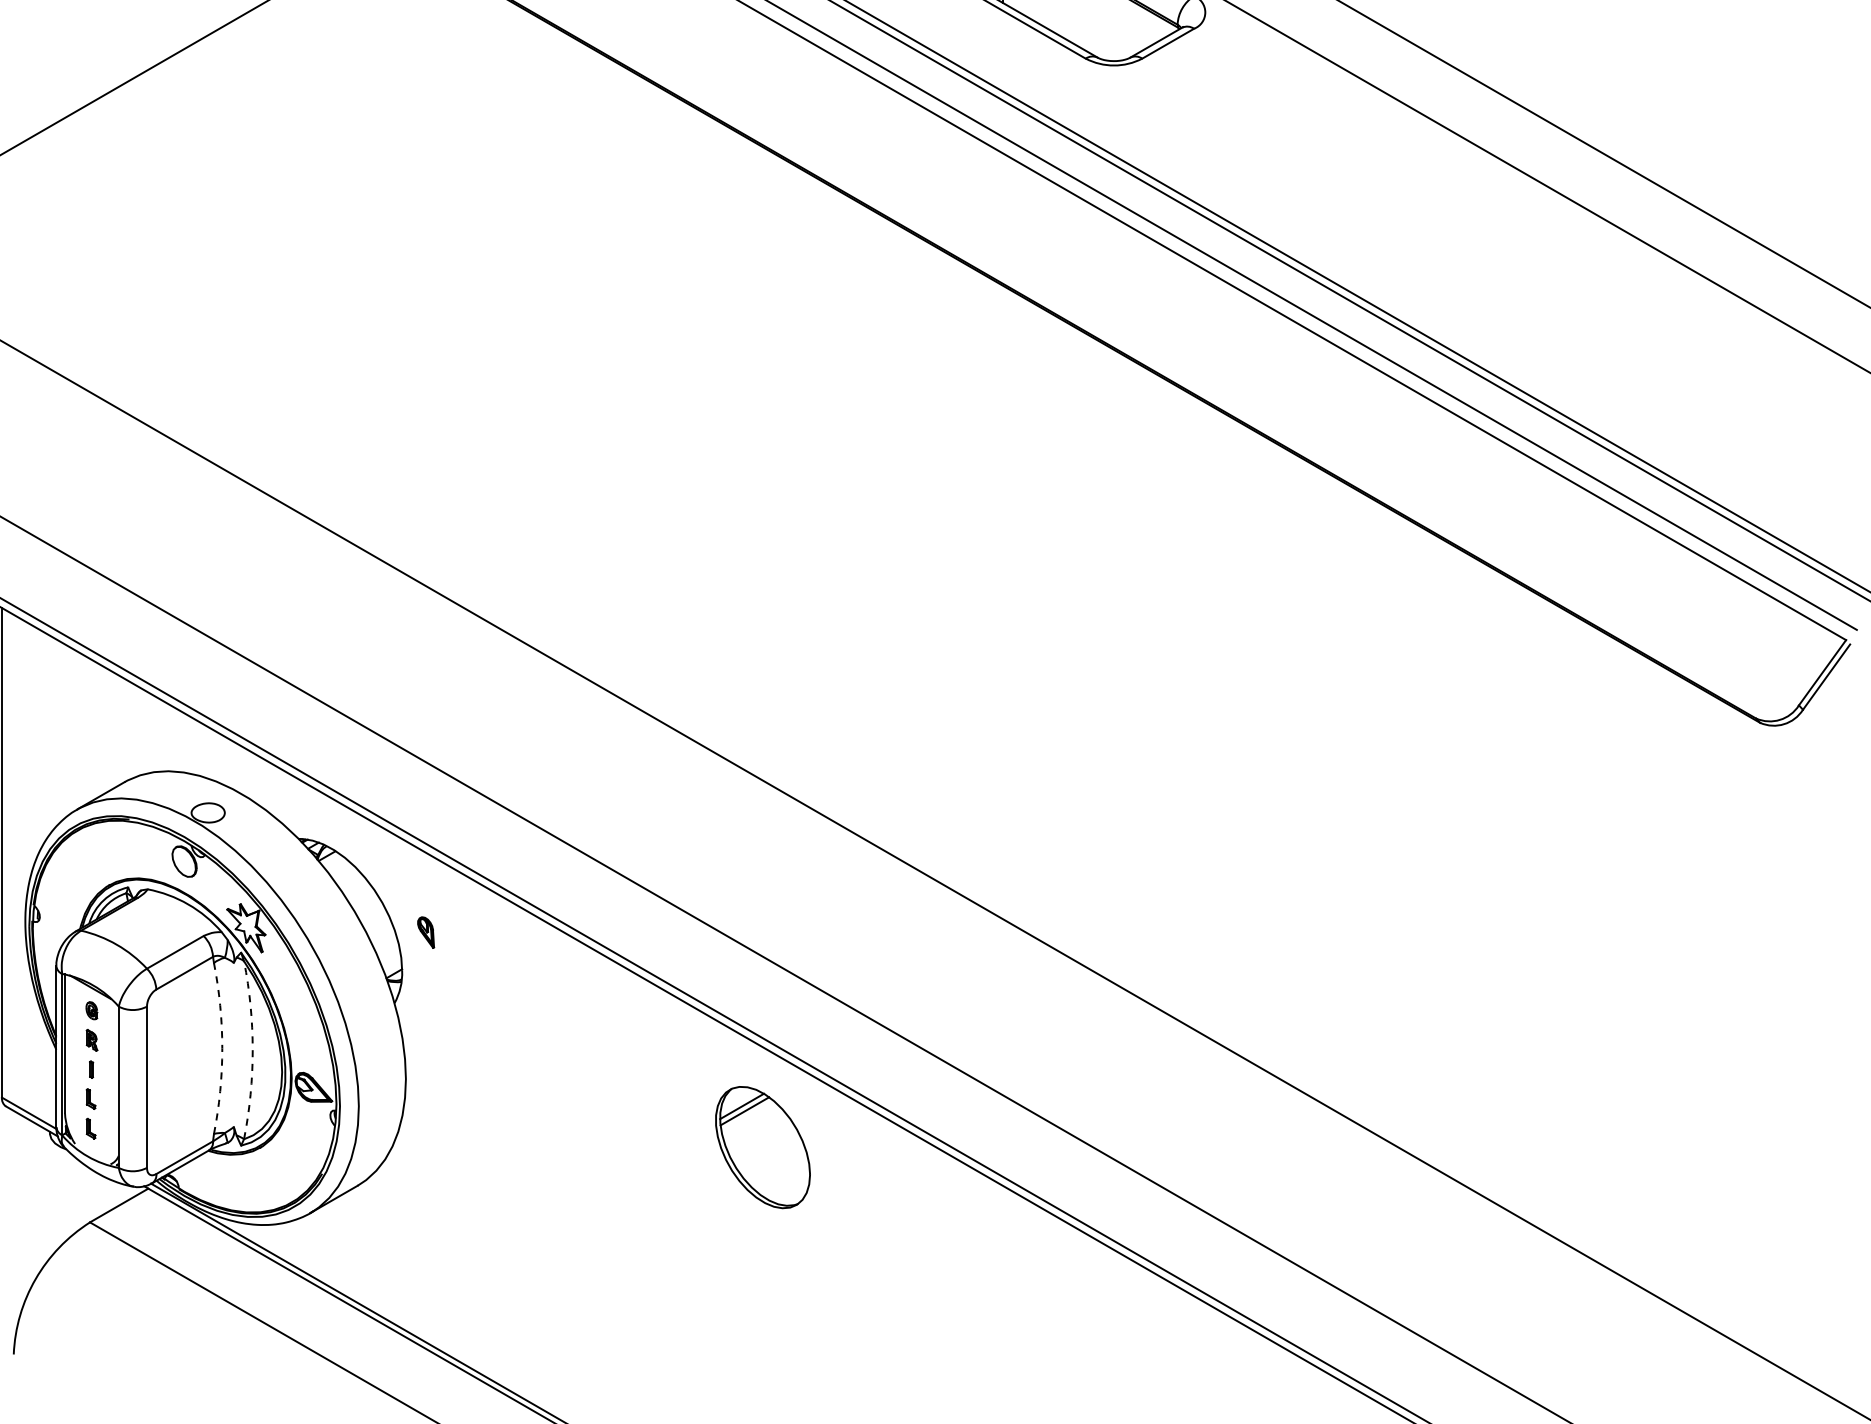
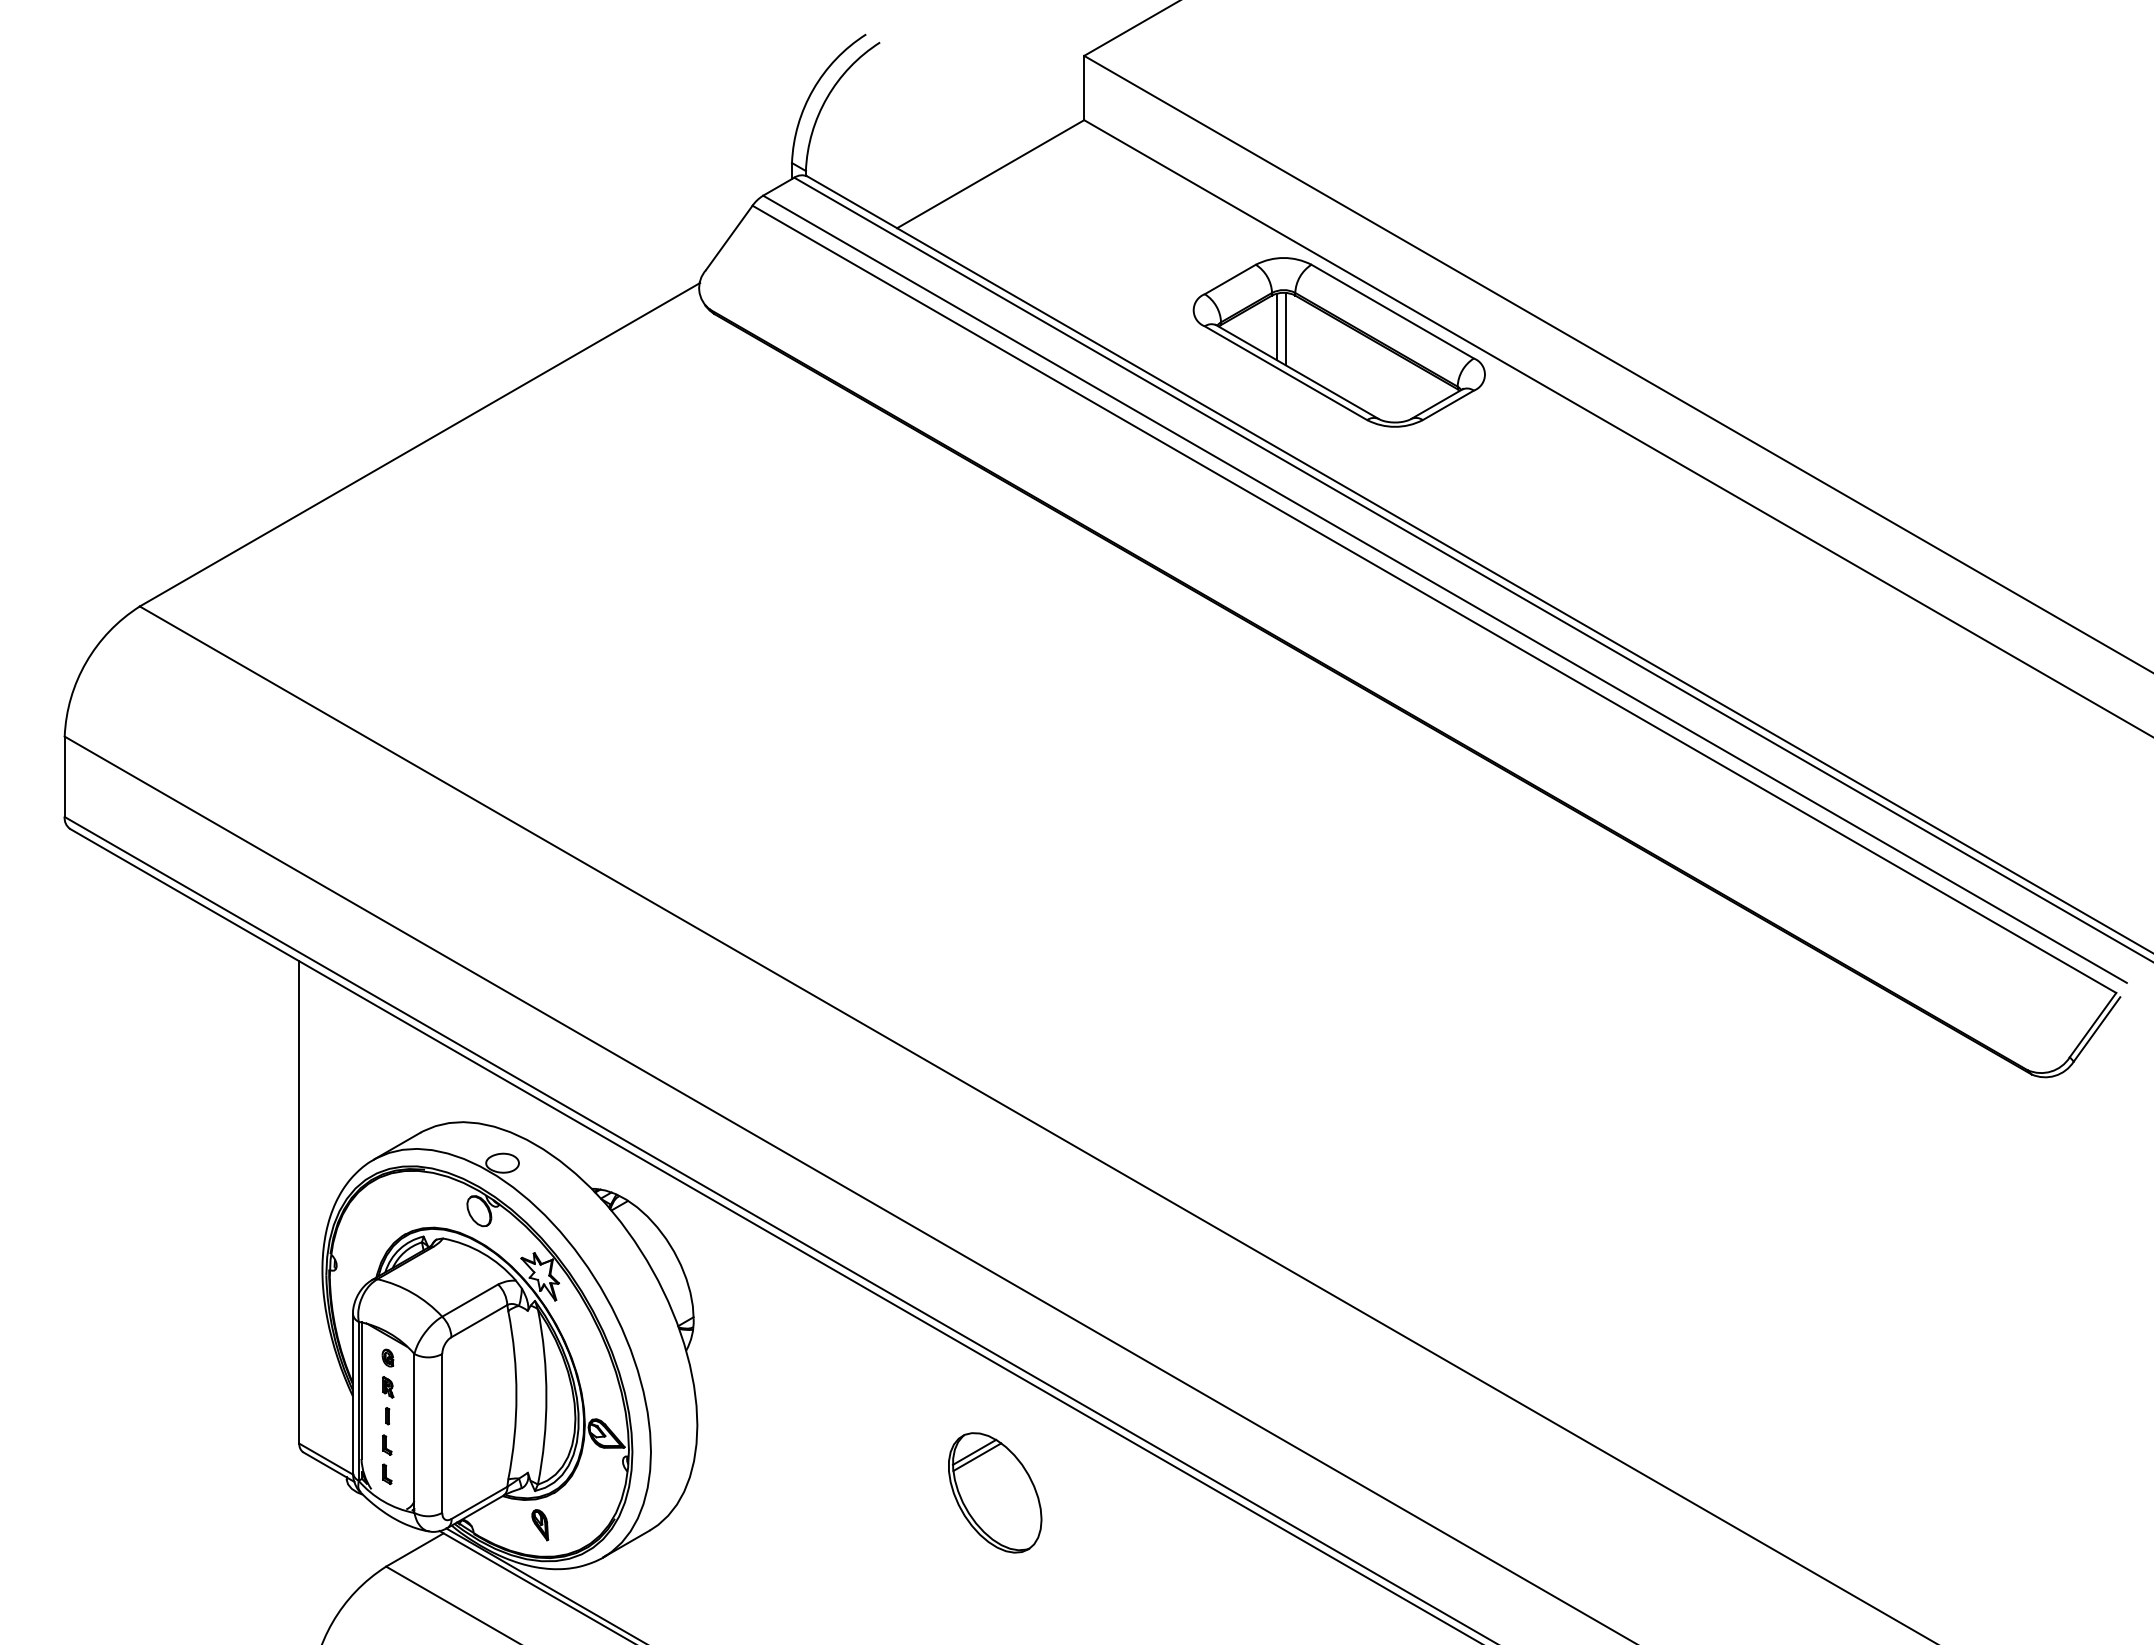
part: (426, 932) -> (540, 1525), moved
arc: (222, 1048) -> (516, 1395), dashed -> solid
arc: (252, 1049) -> (546, 1396), dashed -> solid
part: (763, 1147) -> (995, 1492), moved

